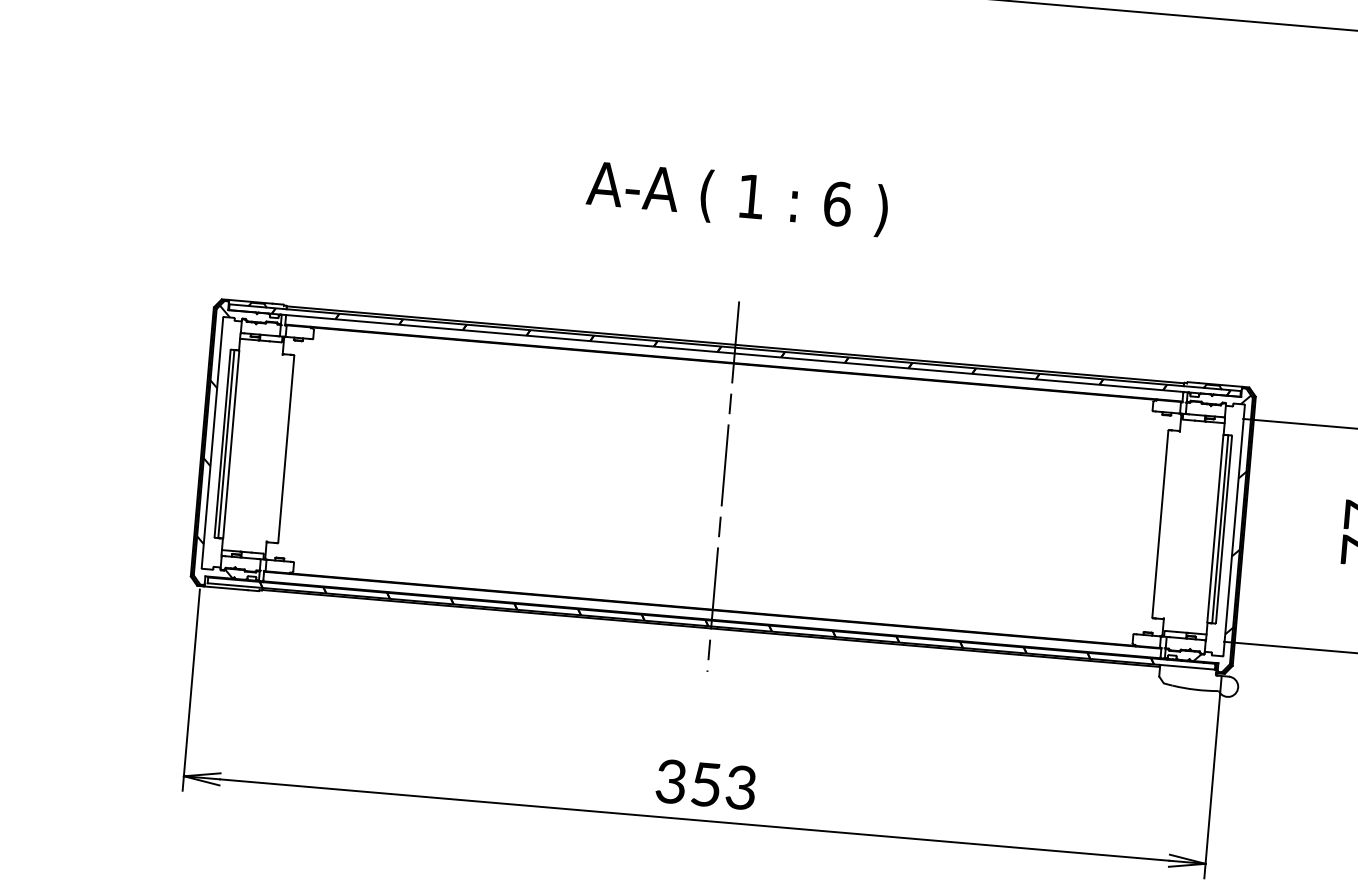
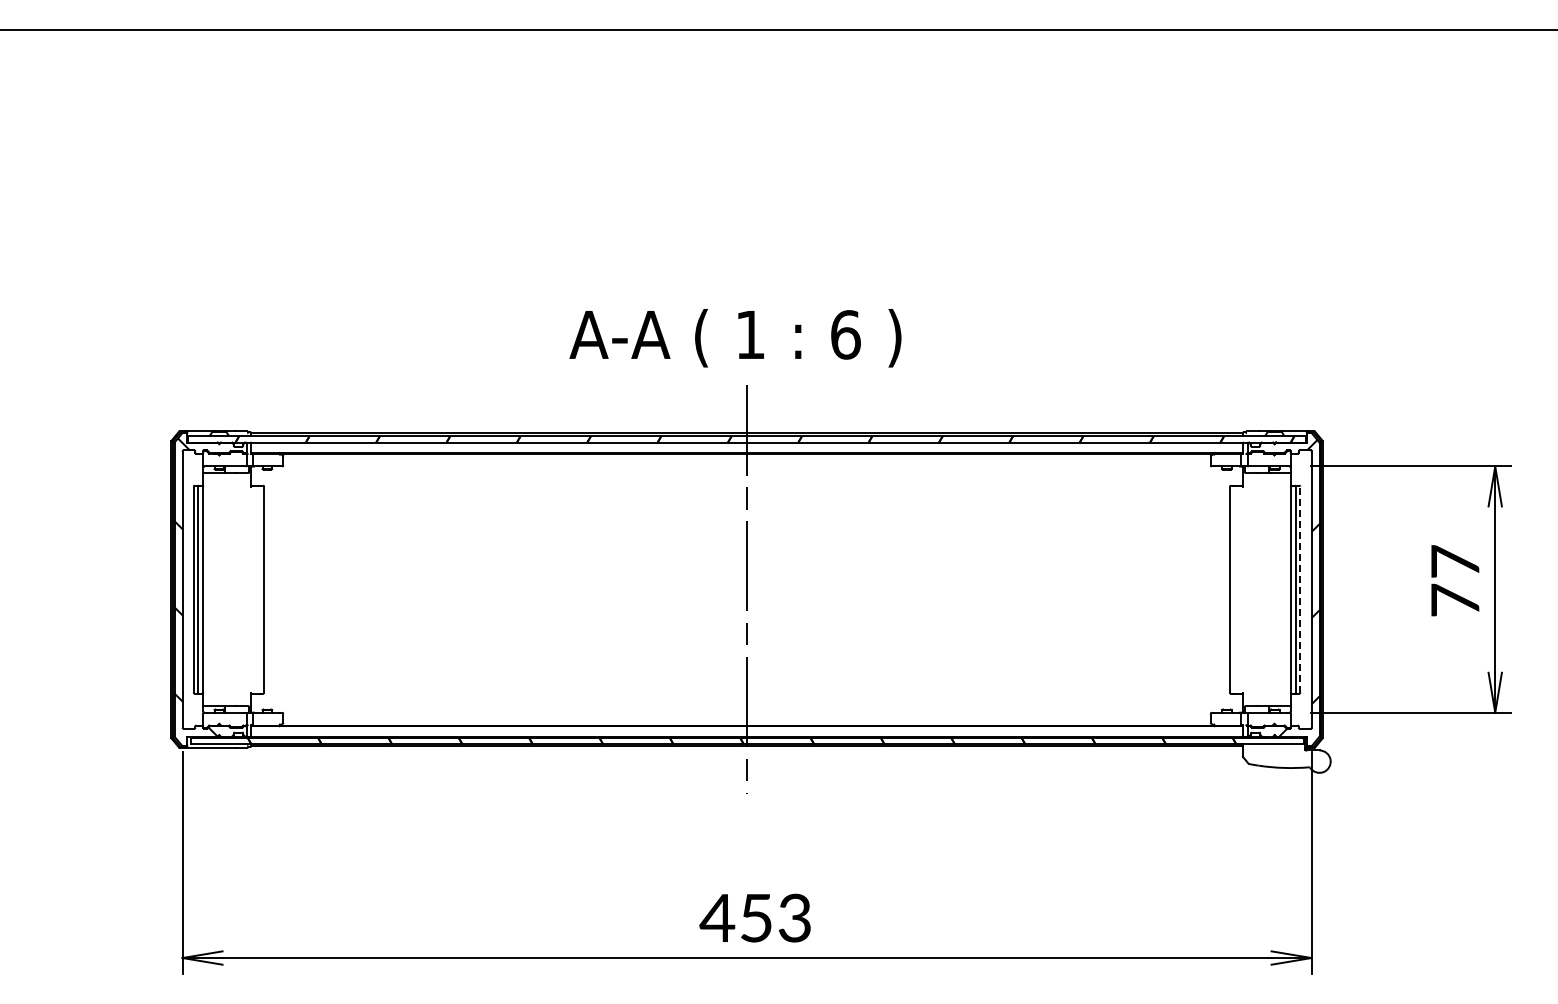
text: (737, 198) -> (735, 338), moved
line: (1224, 529) -> (1300, 589), solid -> dashed
text: (671, 781) -> (717, 917), 353 -> 453

